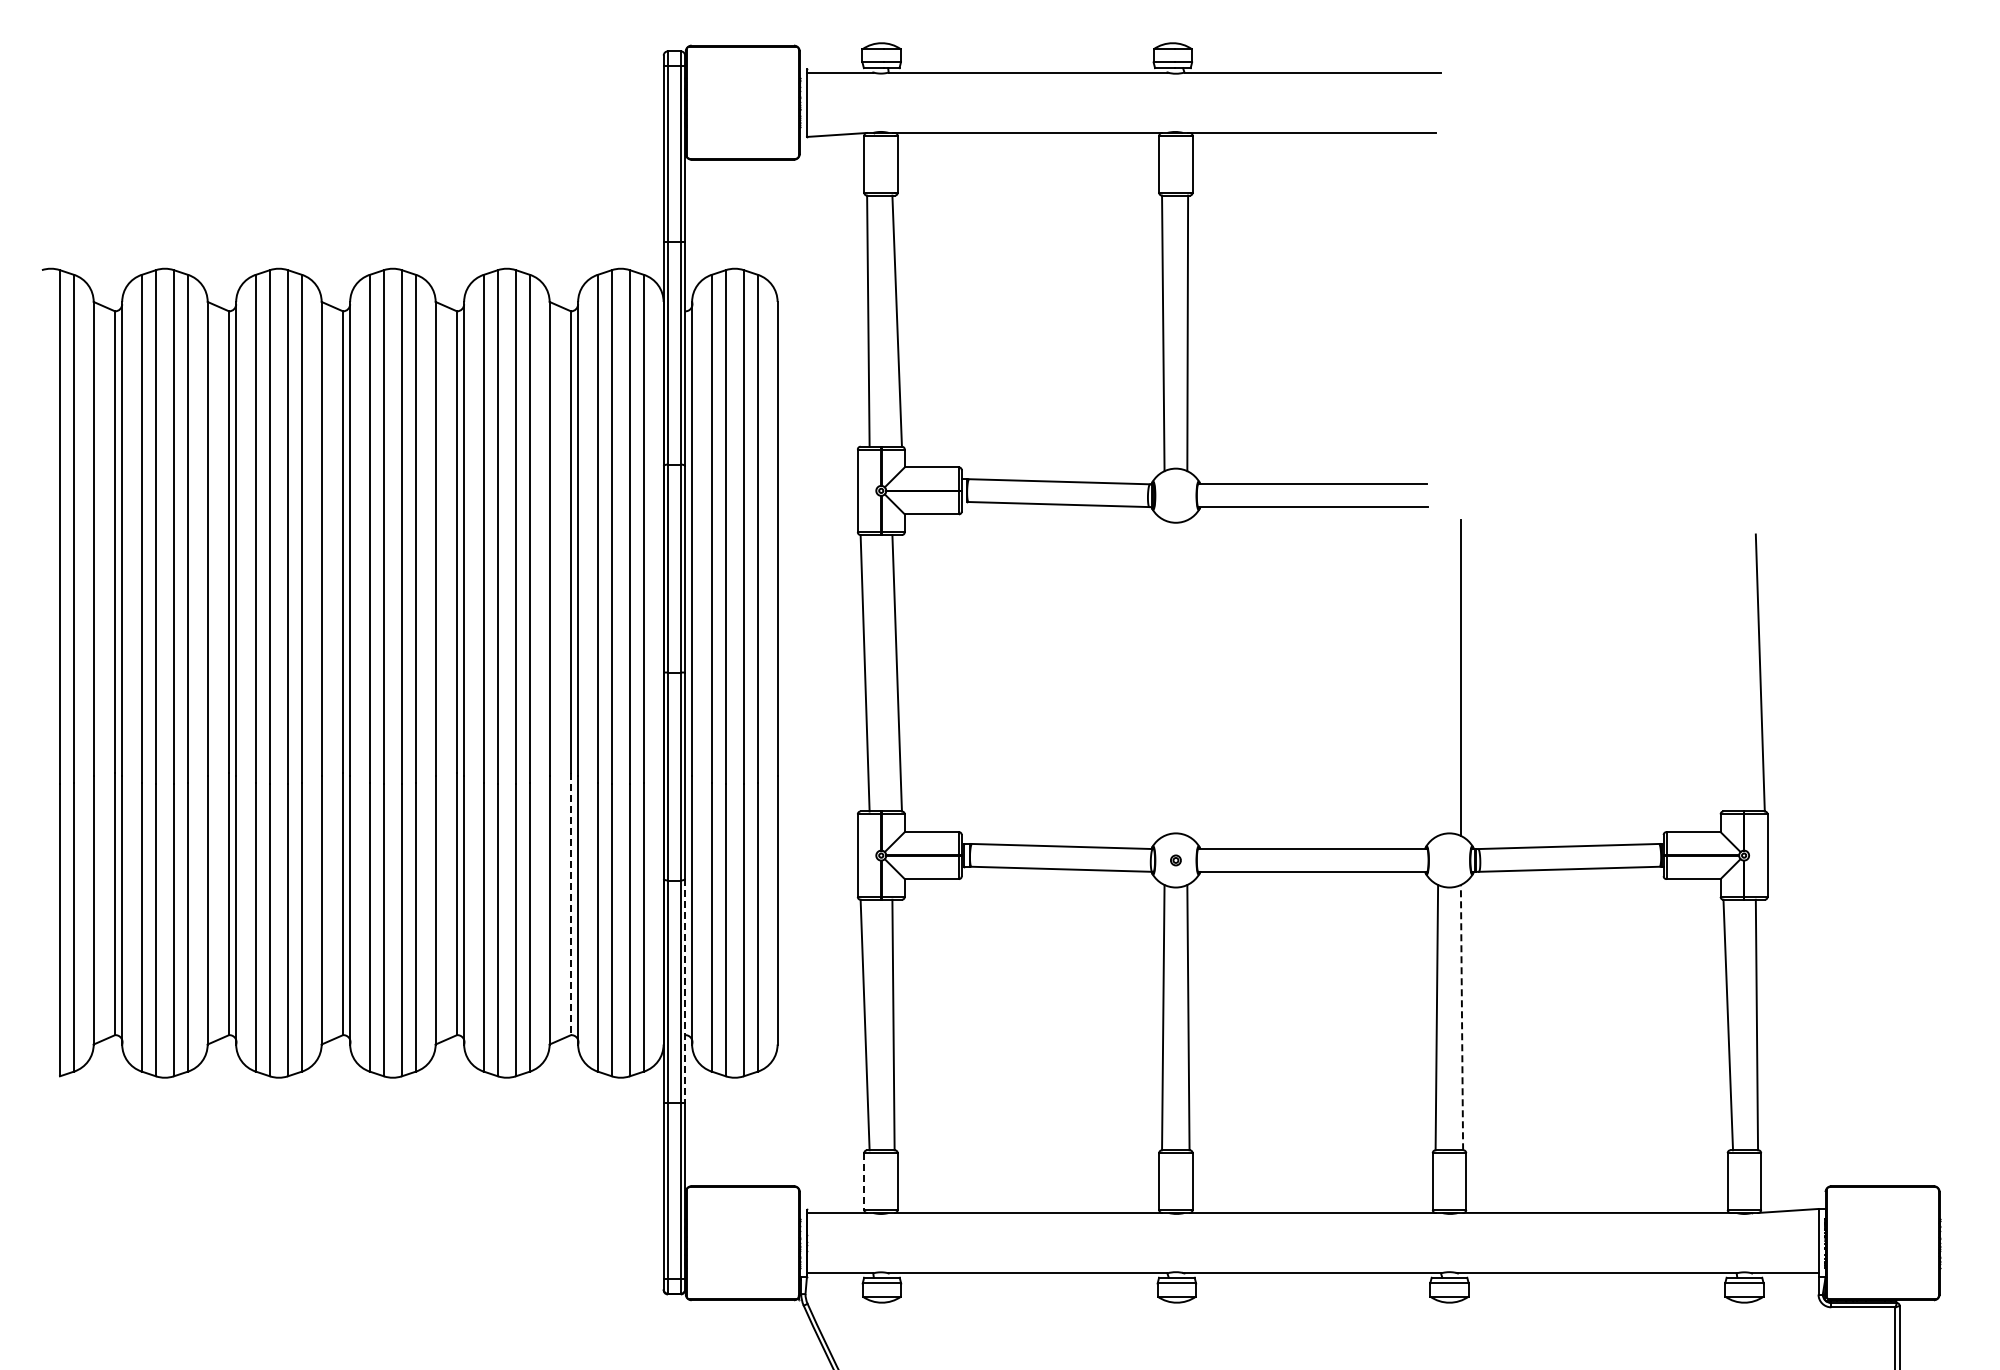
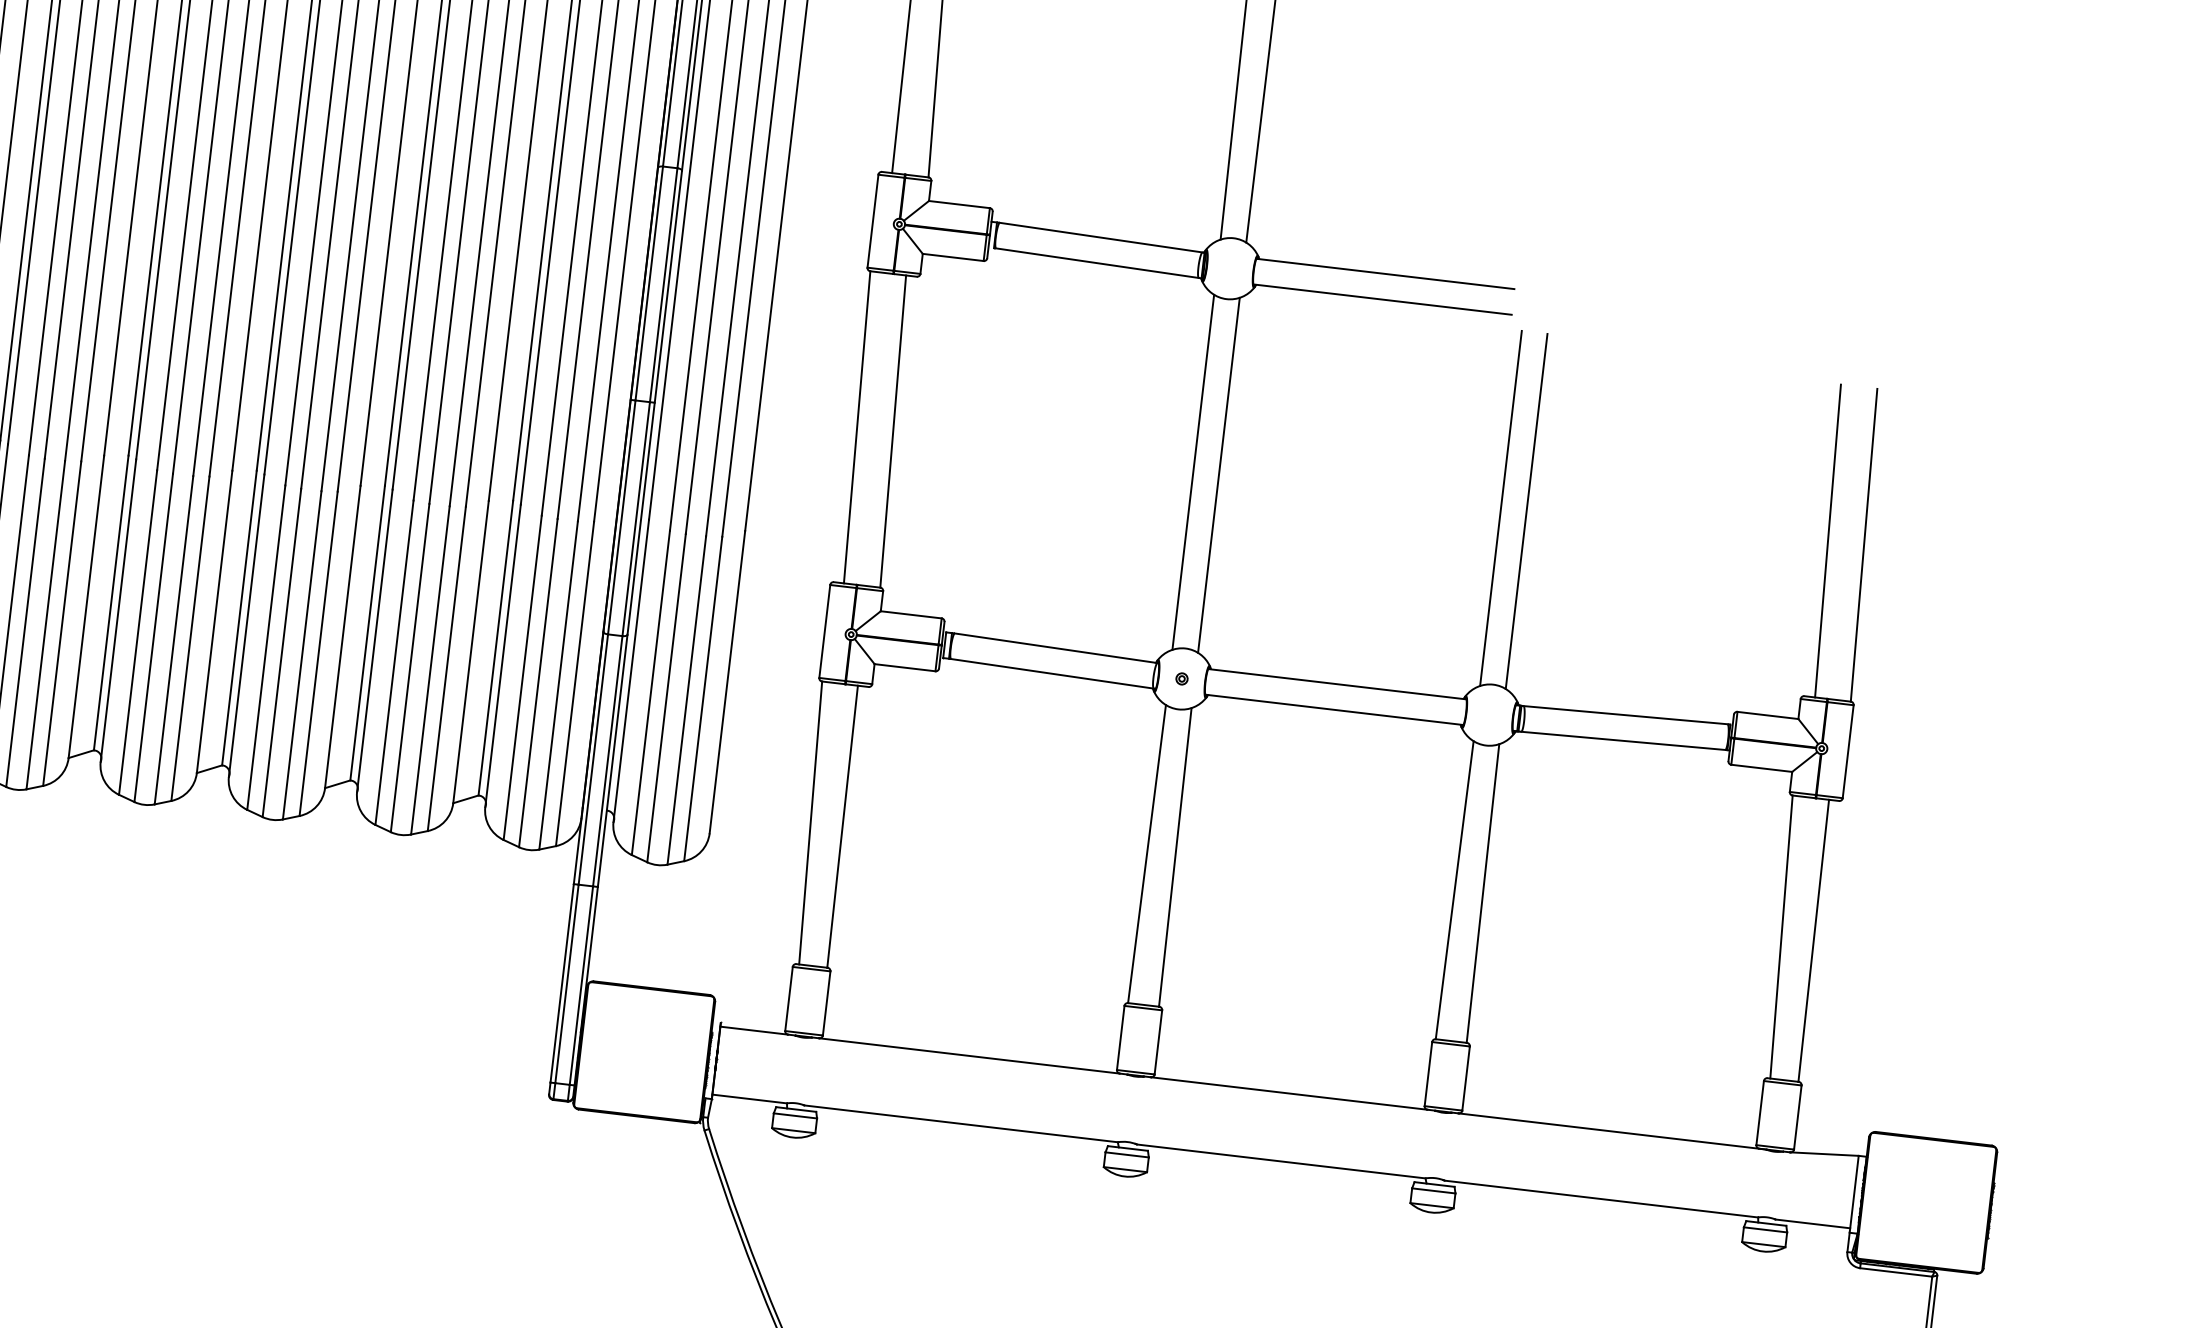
line: (1728, 672) -> (1828, 540), added
line: (1164, 677) -> (1193, 471), added
line: (1187, 677) -> (1219, 474), added
line: (1438, 677) -> (1501, 507), added
line: (571, 904) -> (496, 648), dashed -> solid
line: (685, 991) -> (613, 761), dashed -> solid
line: (1462, 1017) -> (1483, 893), dashed -> solid
line: (864, 1182) -> (789, 1000), dashed -> solid

